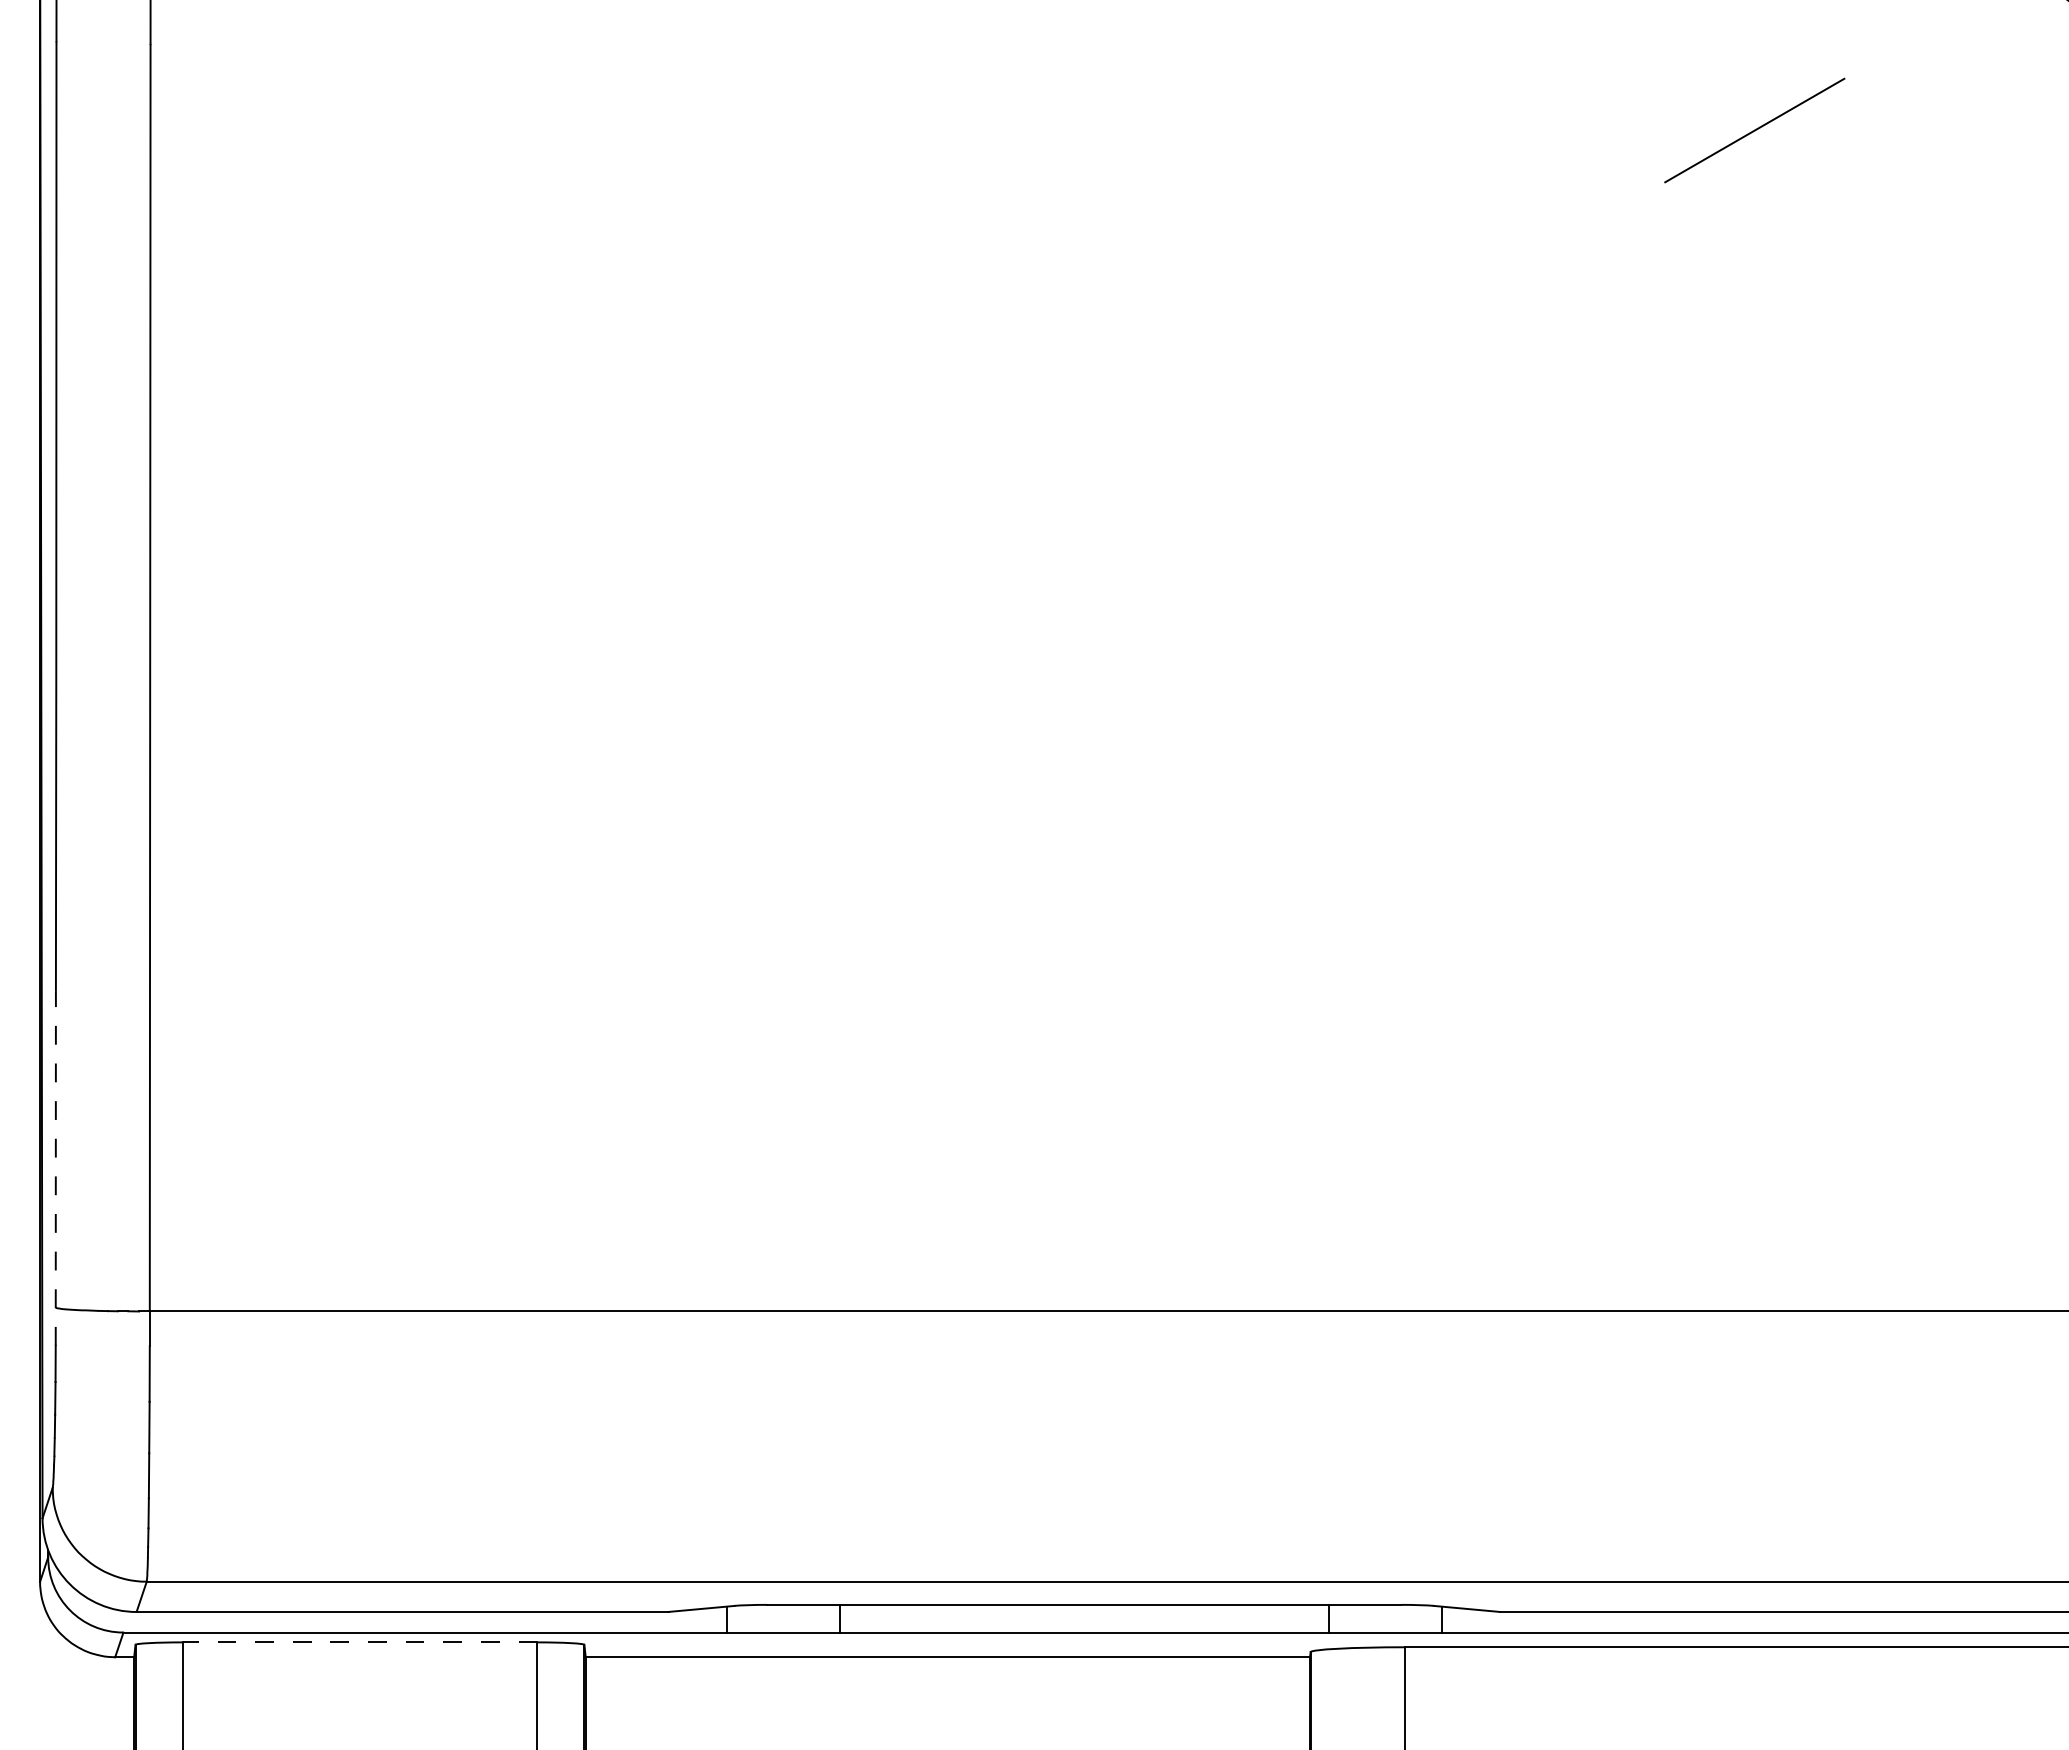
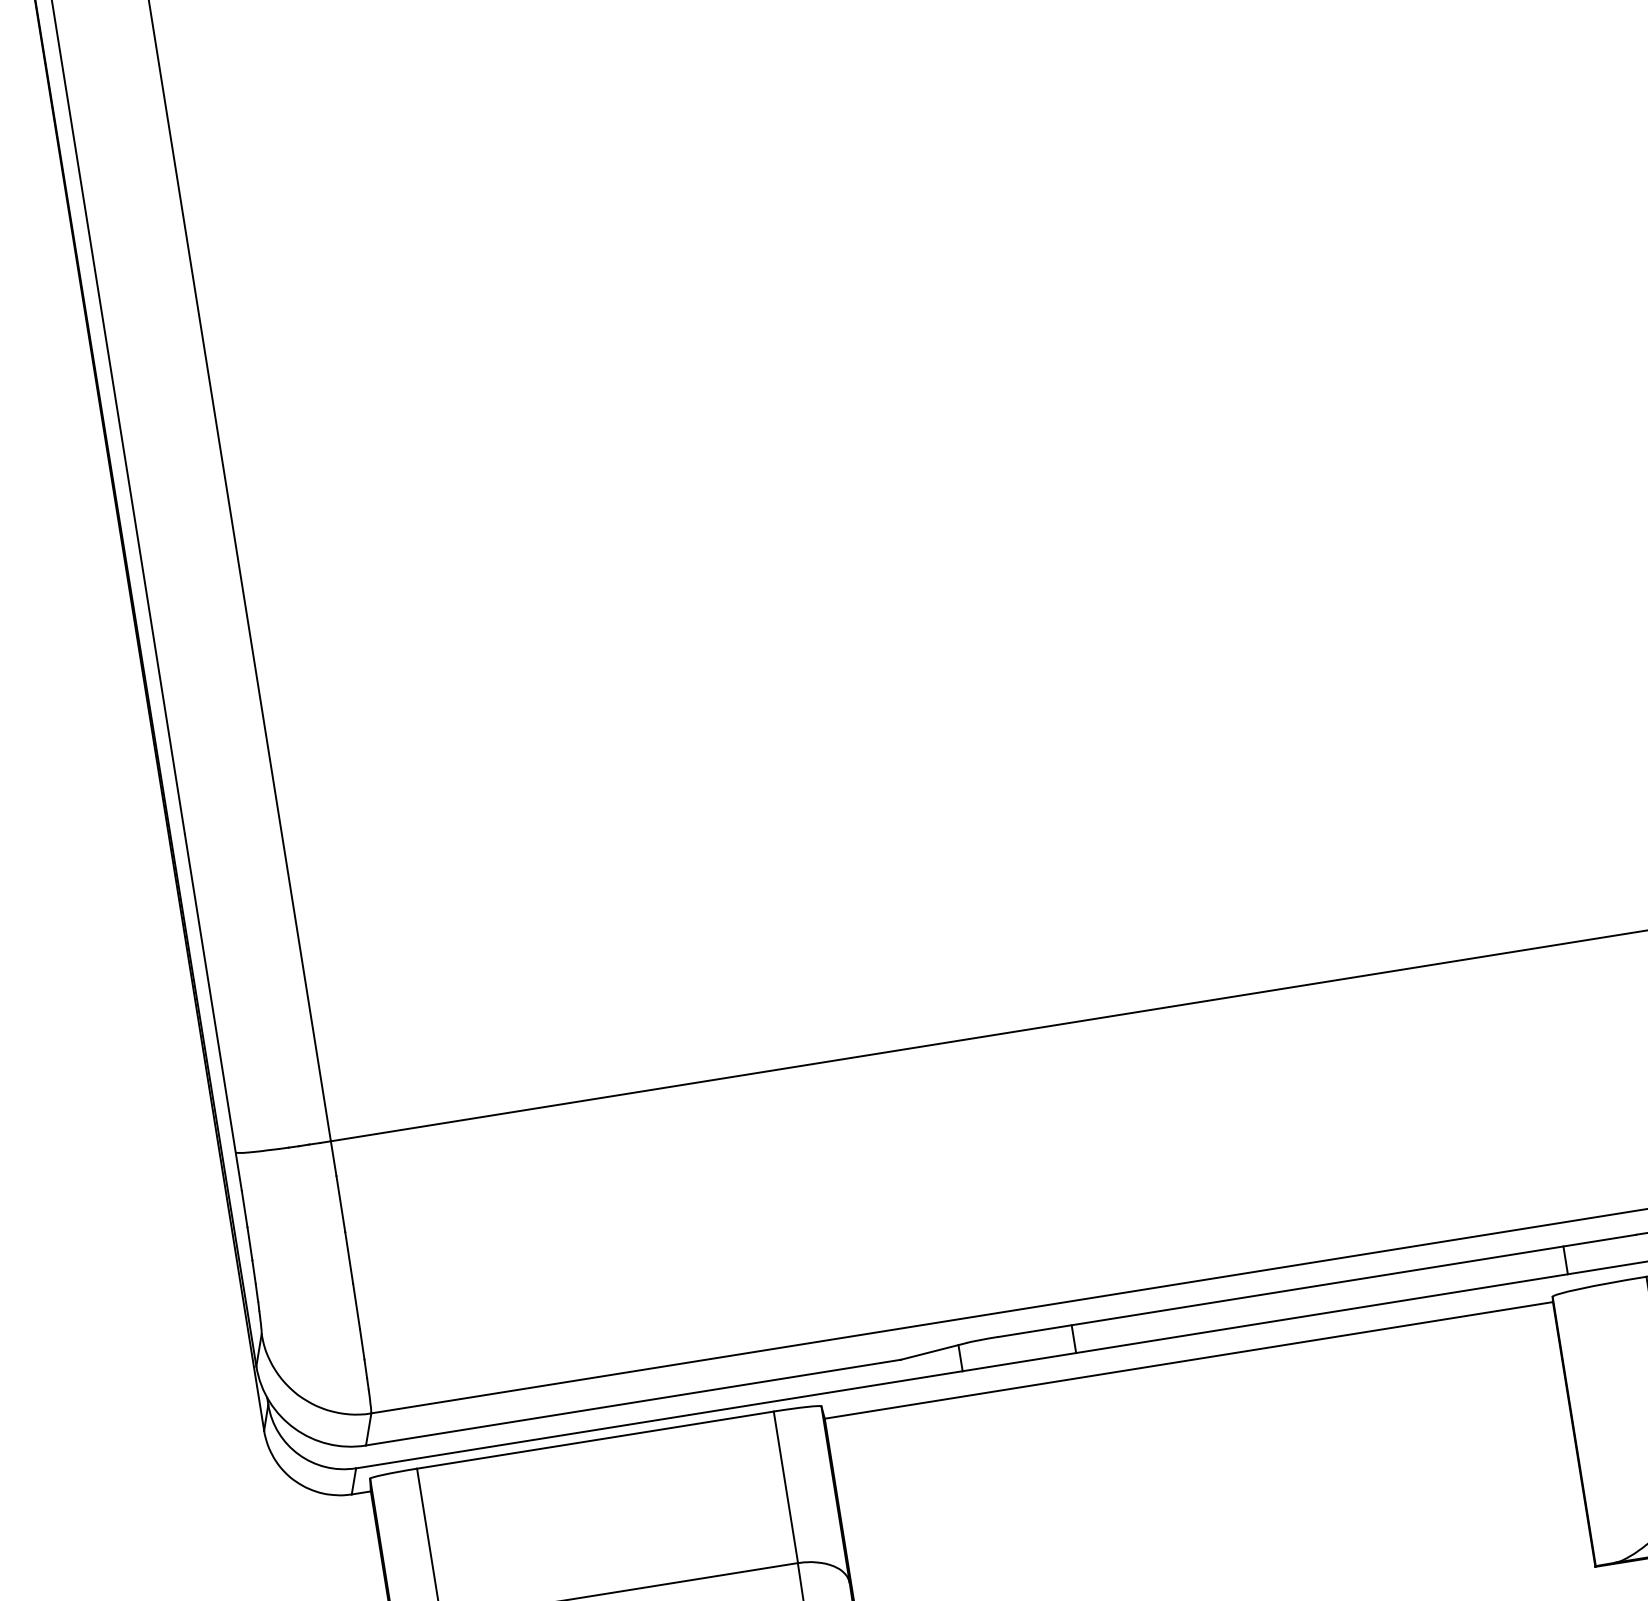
line: (55, 1167) -> (212, 1011), dashed -> solid
line: (359, 1642) -> (594, 1440), dashed -> solid

